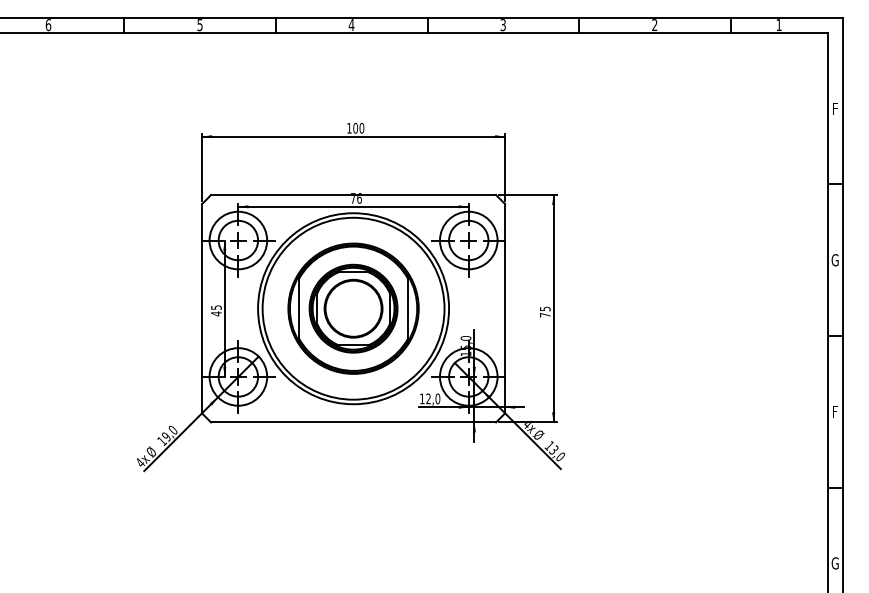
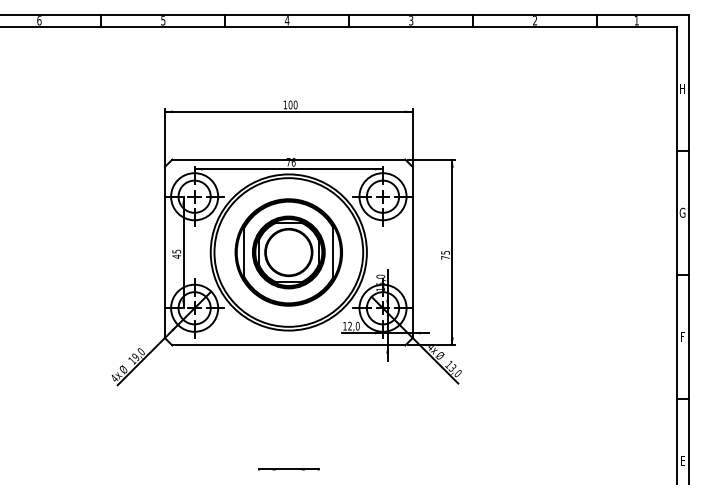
text: (834, 108) -> (682, 88), F -> H
text: (834, 563) -> (682, 460), G -> E
part: (353, 573) -> (288, 468), added

